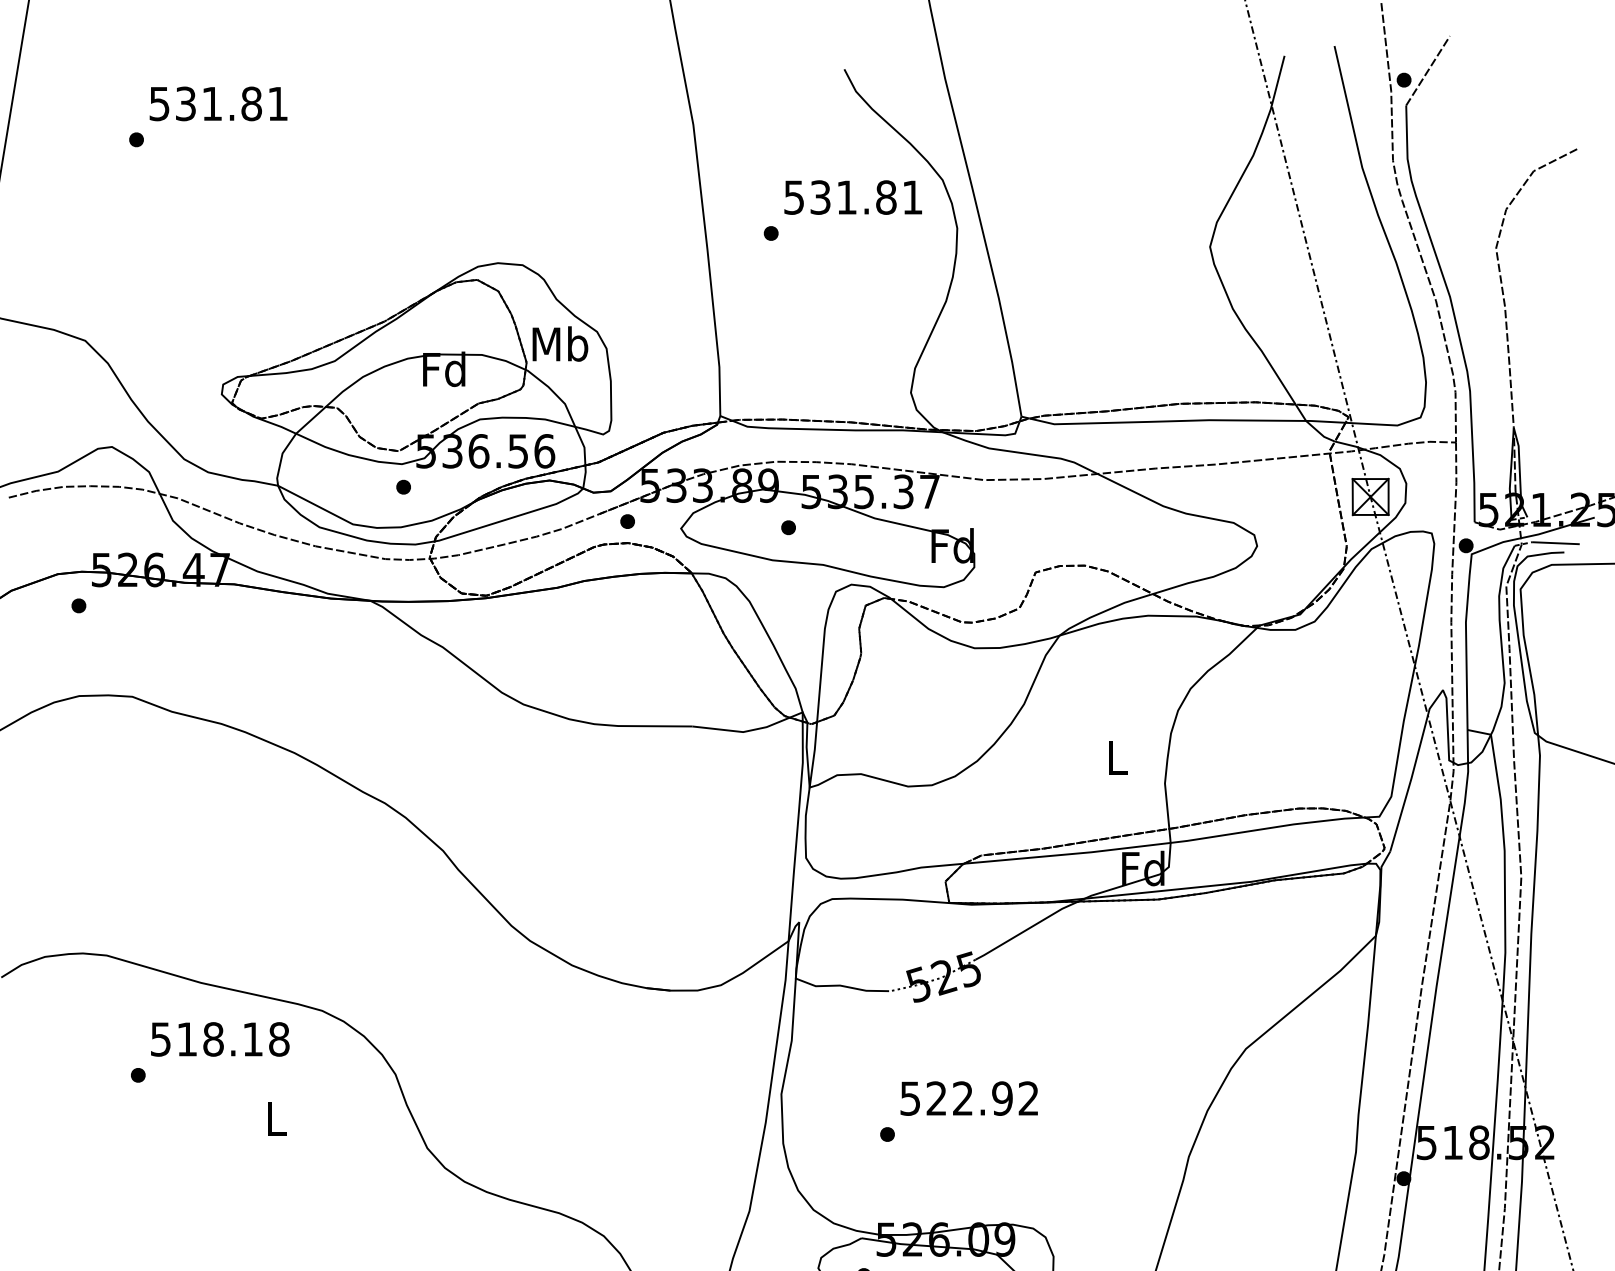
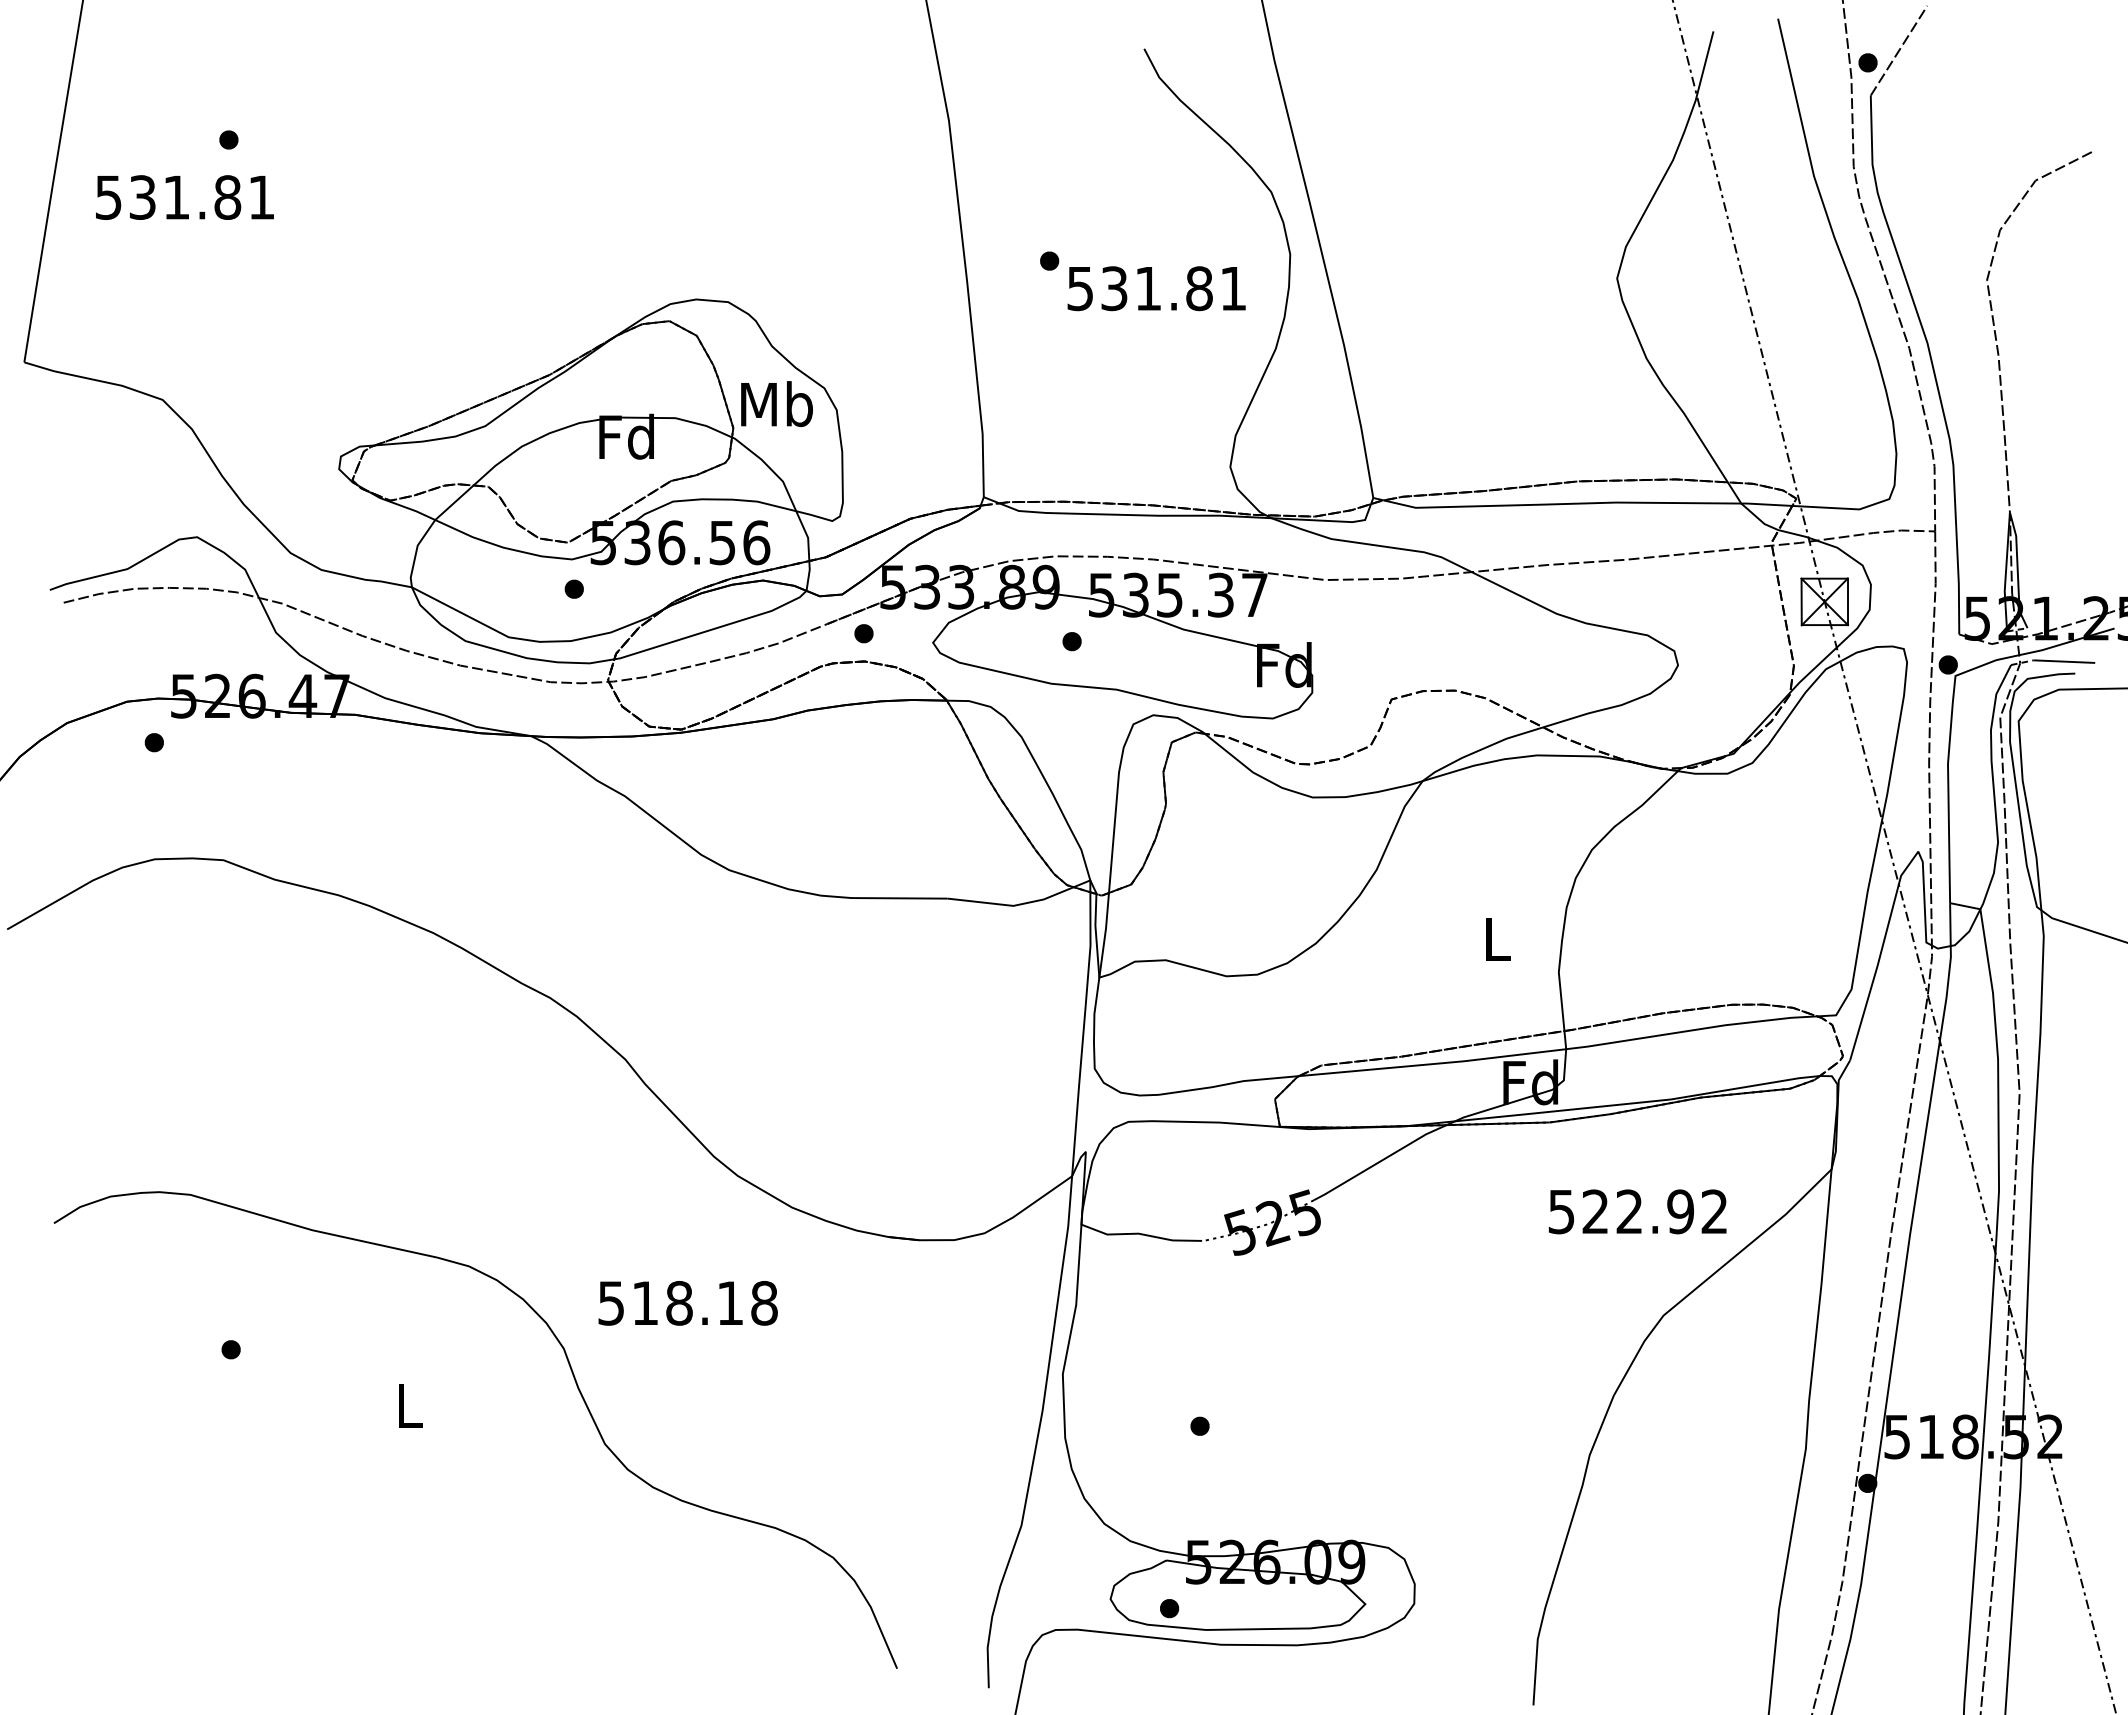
text: (218, 103) -> (184, 197), moved
text: (853, 197) -> (1156, 288), moved
text: (219, 1039) -> (687, 1303), moved
text: (969, 1098) -> (1637, 1211), moved

